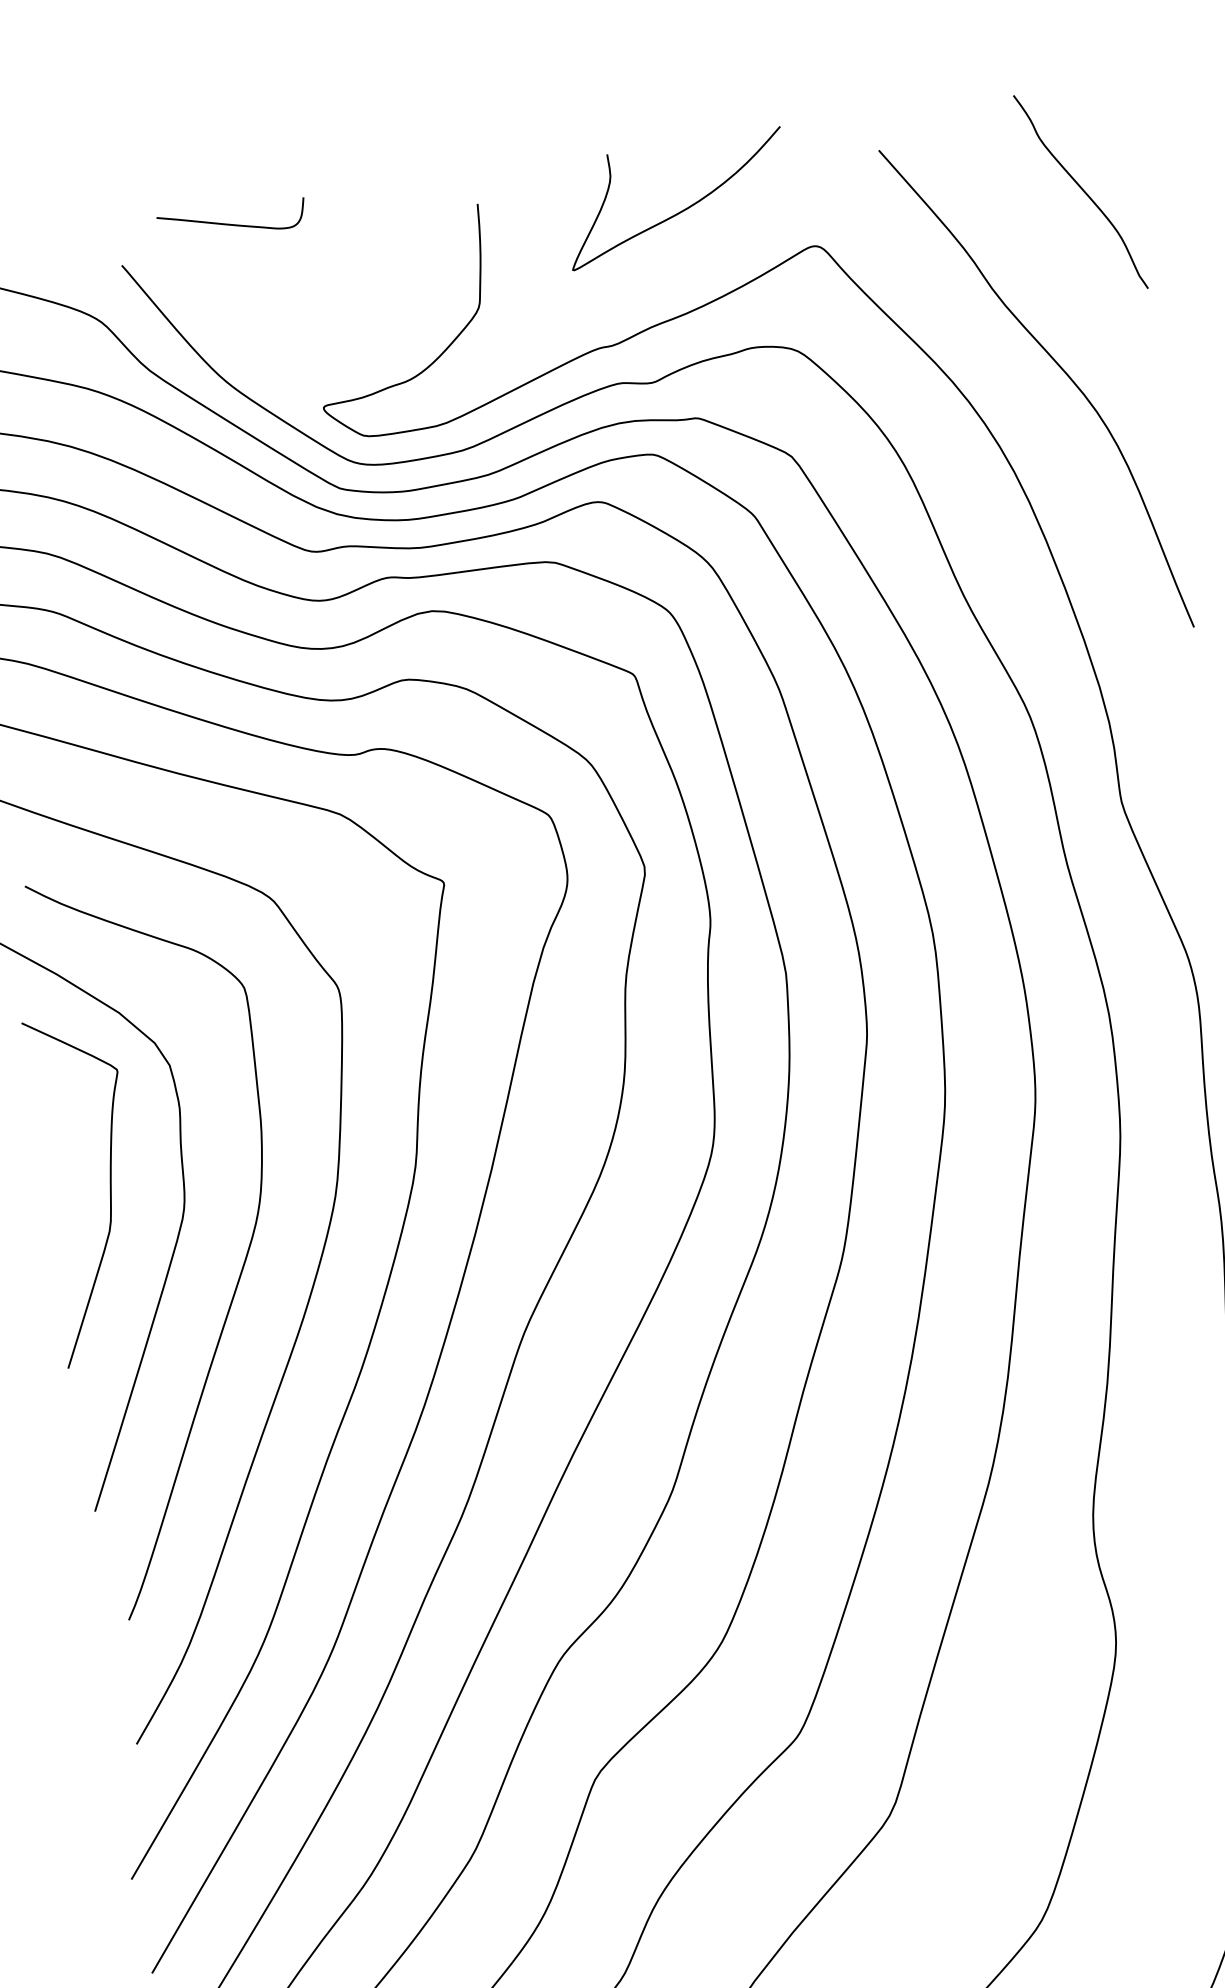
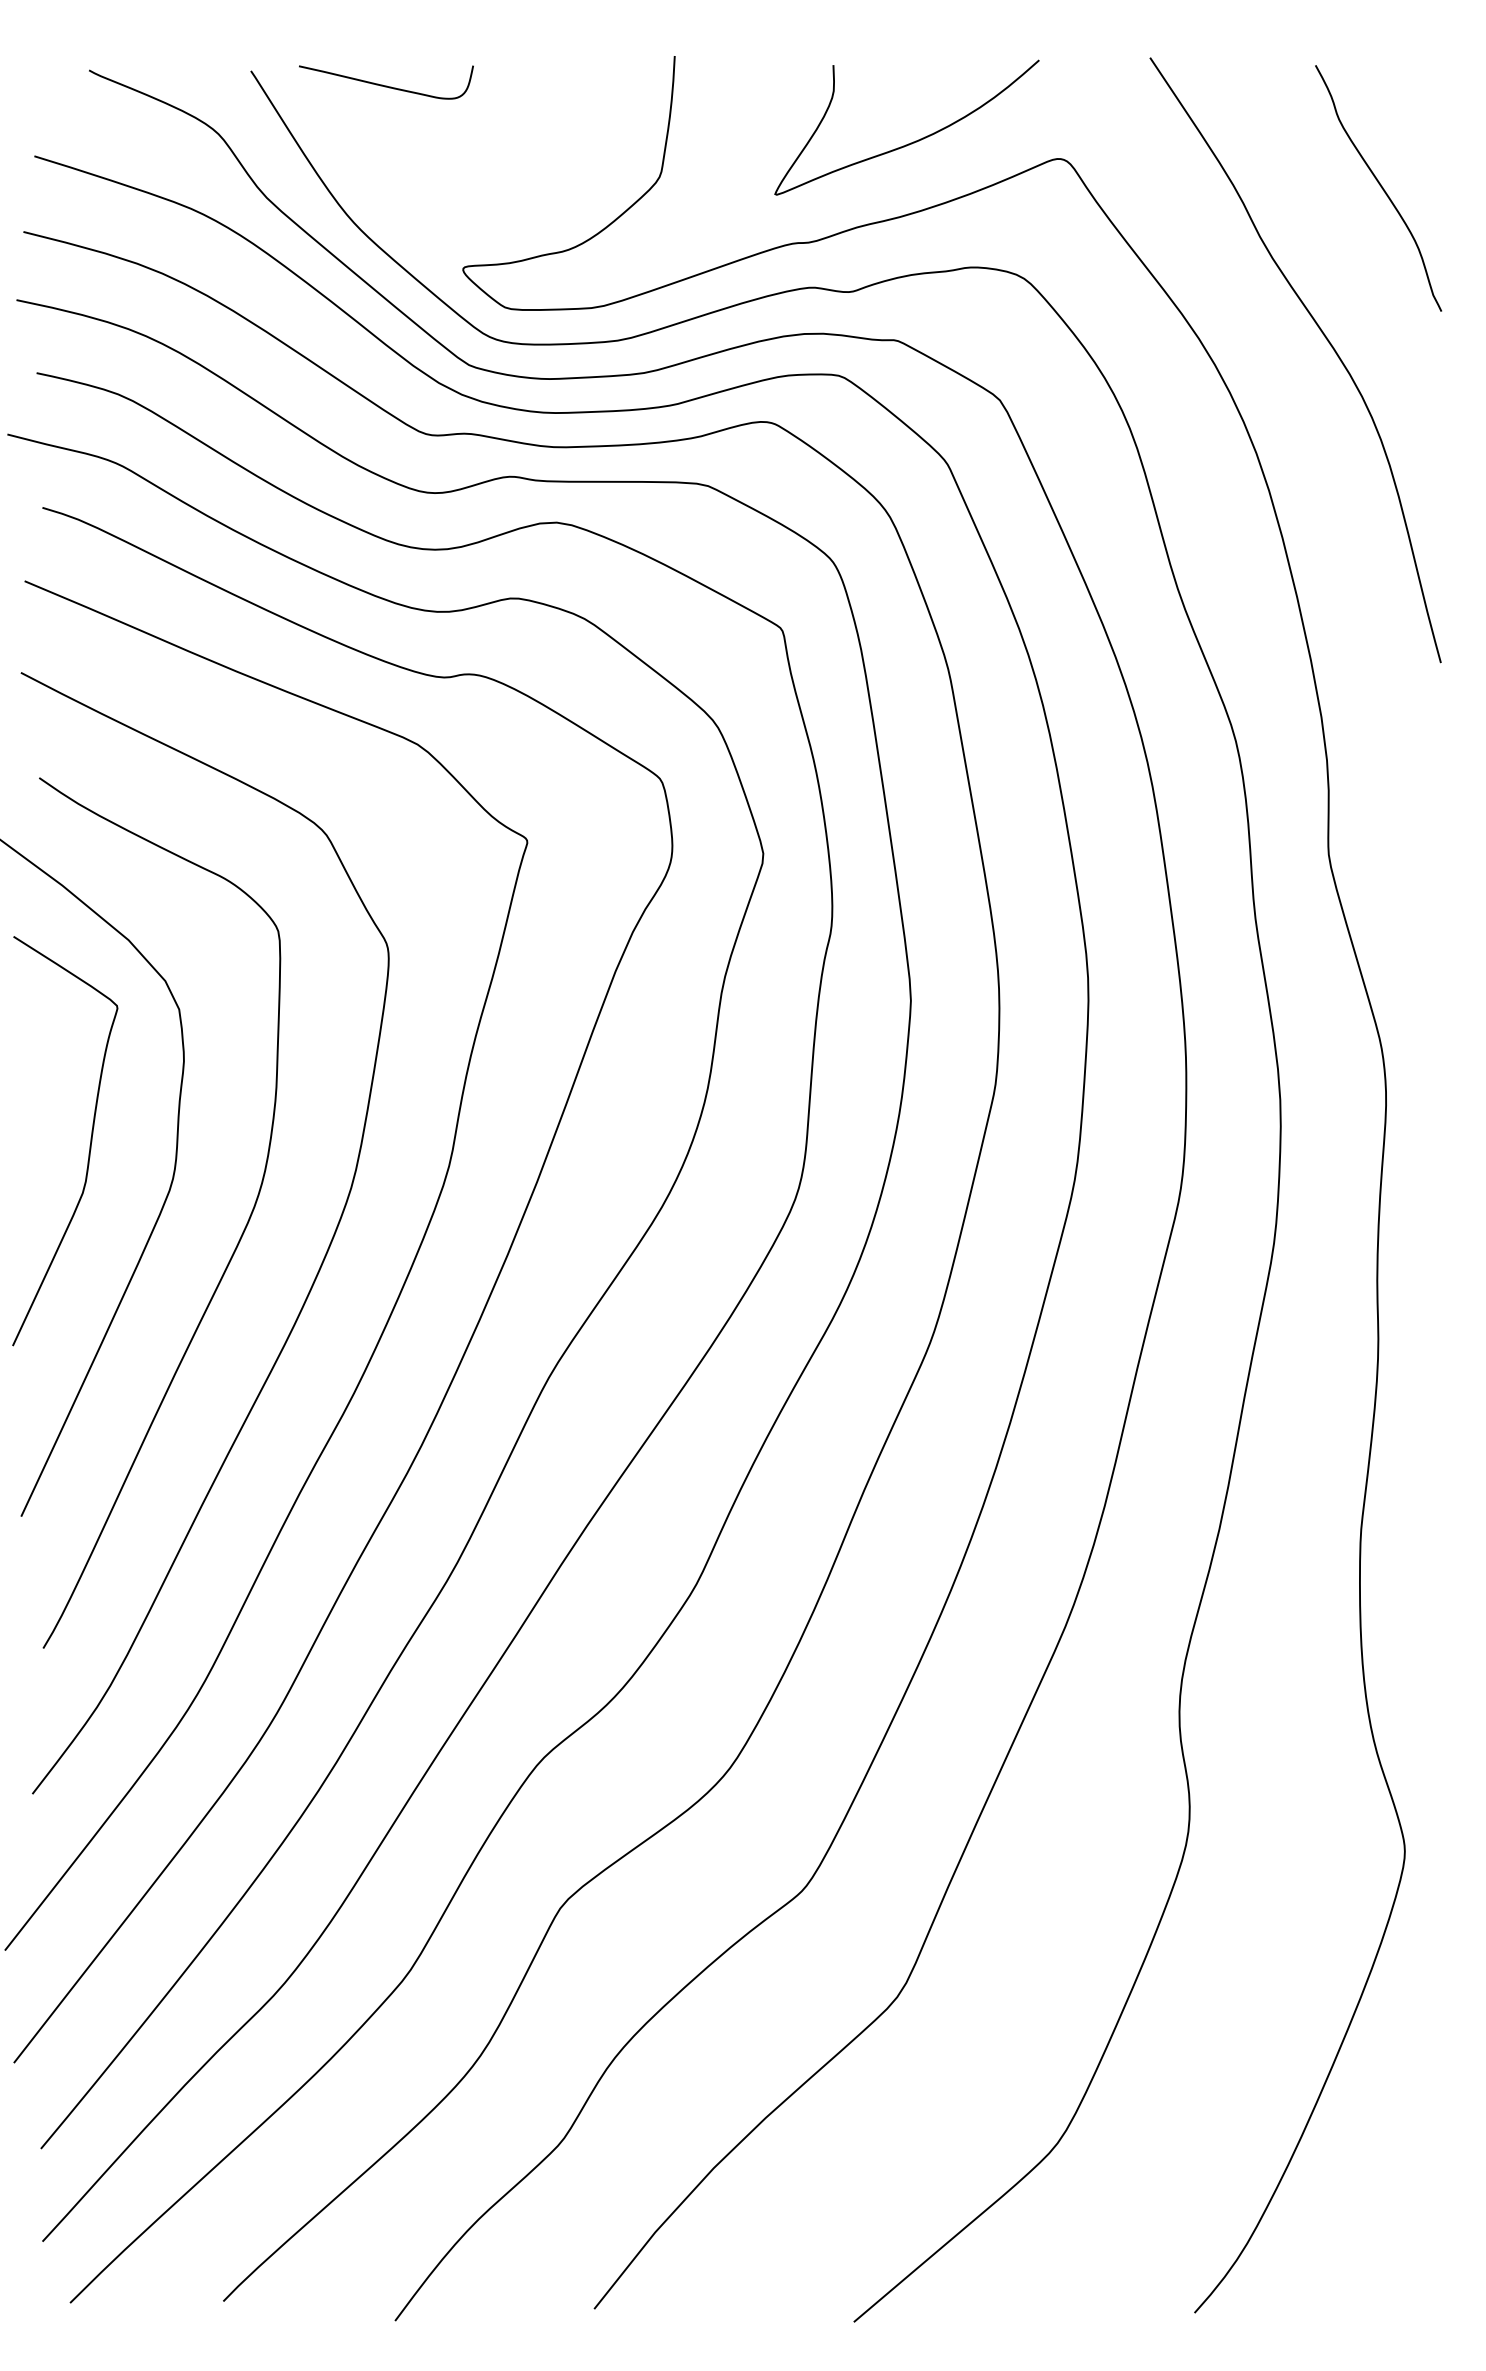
curve: (1082, 190) -> (1380, 186), moved
curve: (681, 210) -> (910, 142), moved
curve: (232, 224) -> (386, 85), moved

